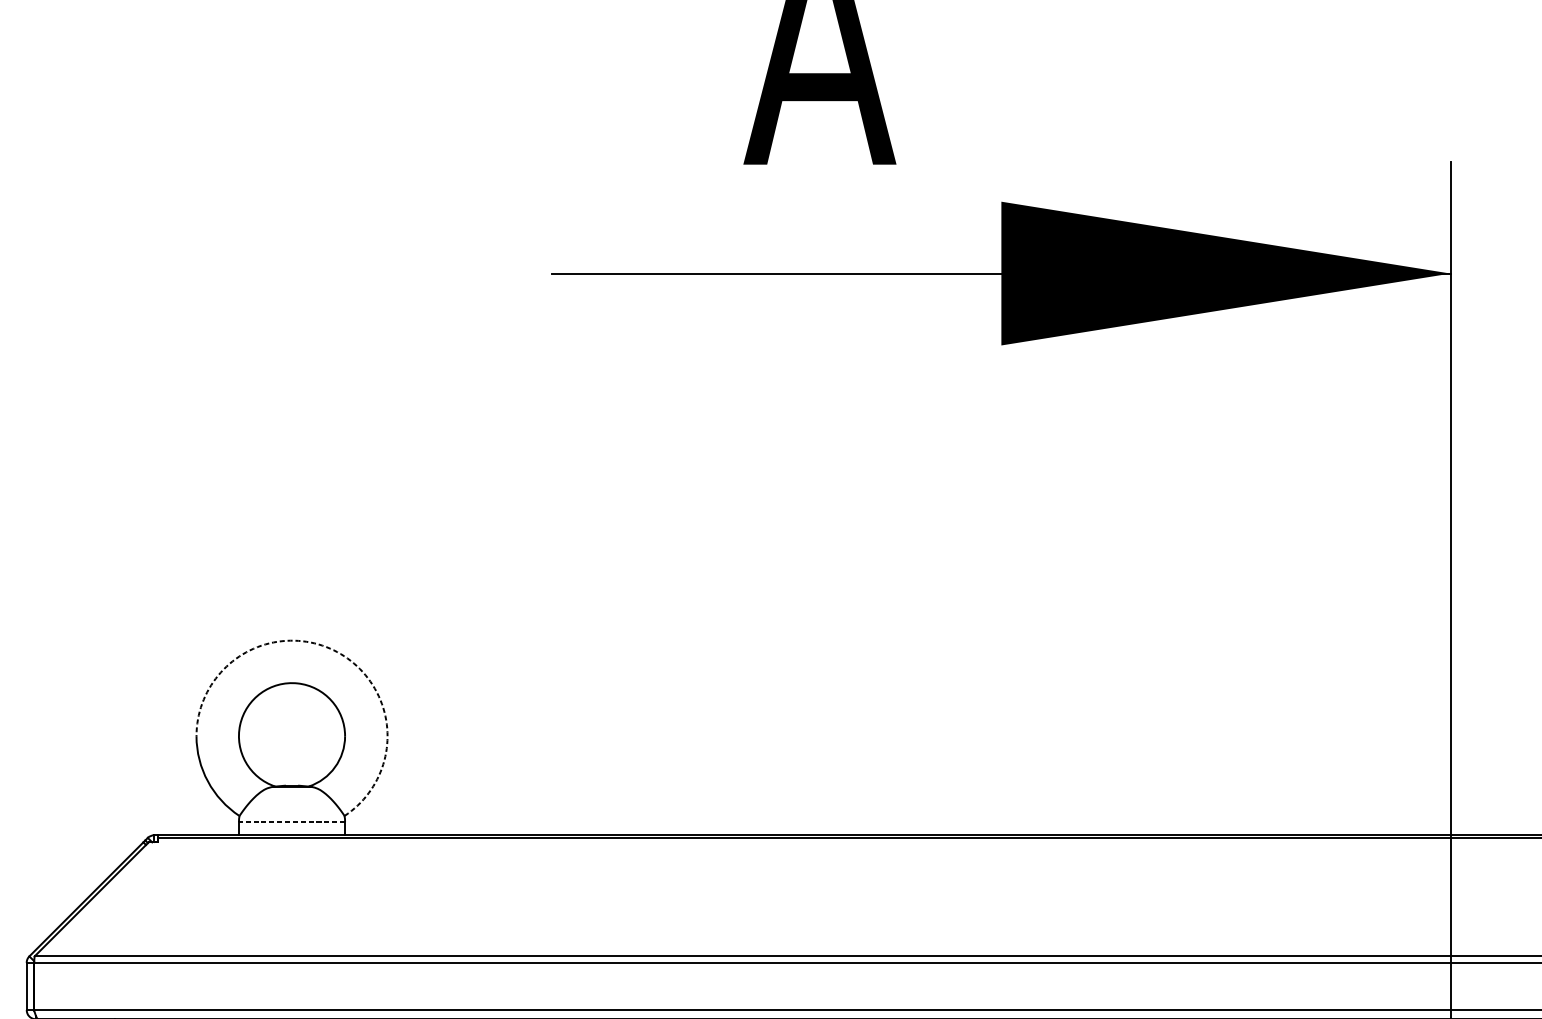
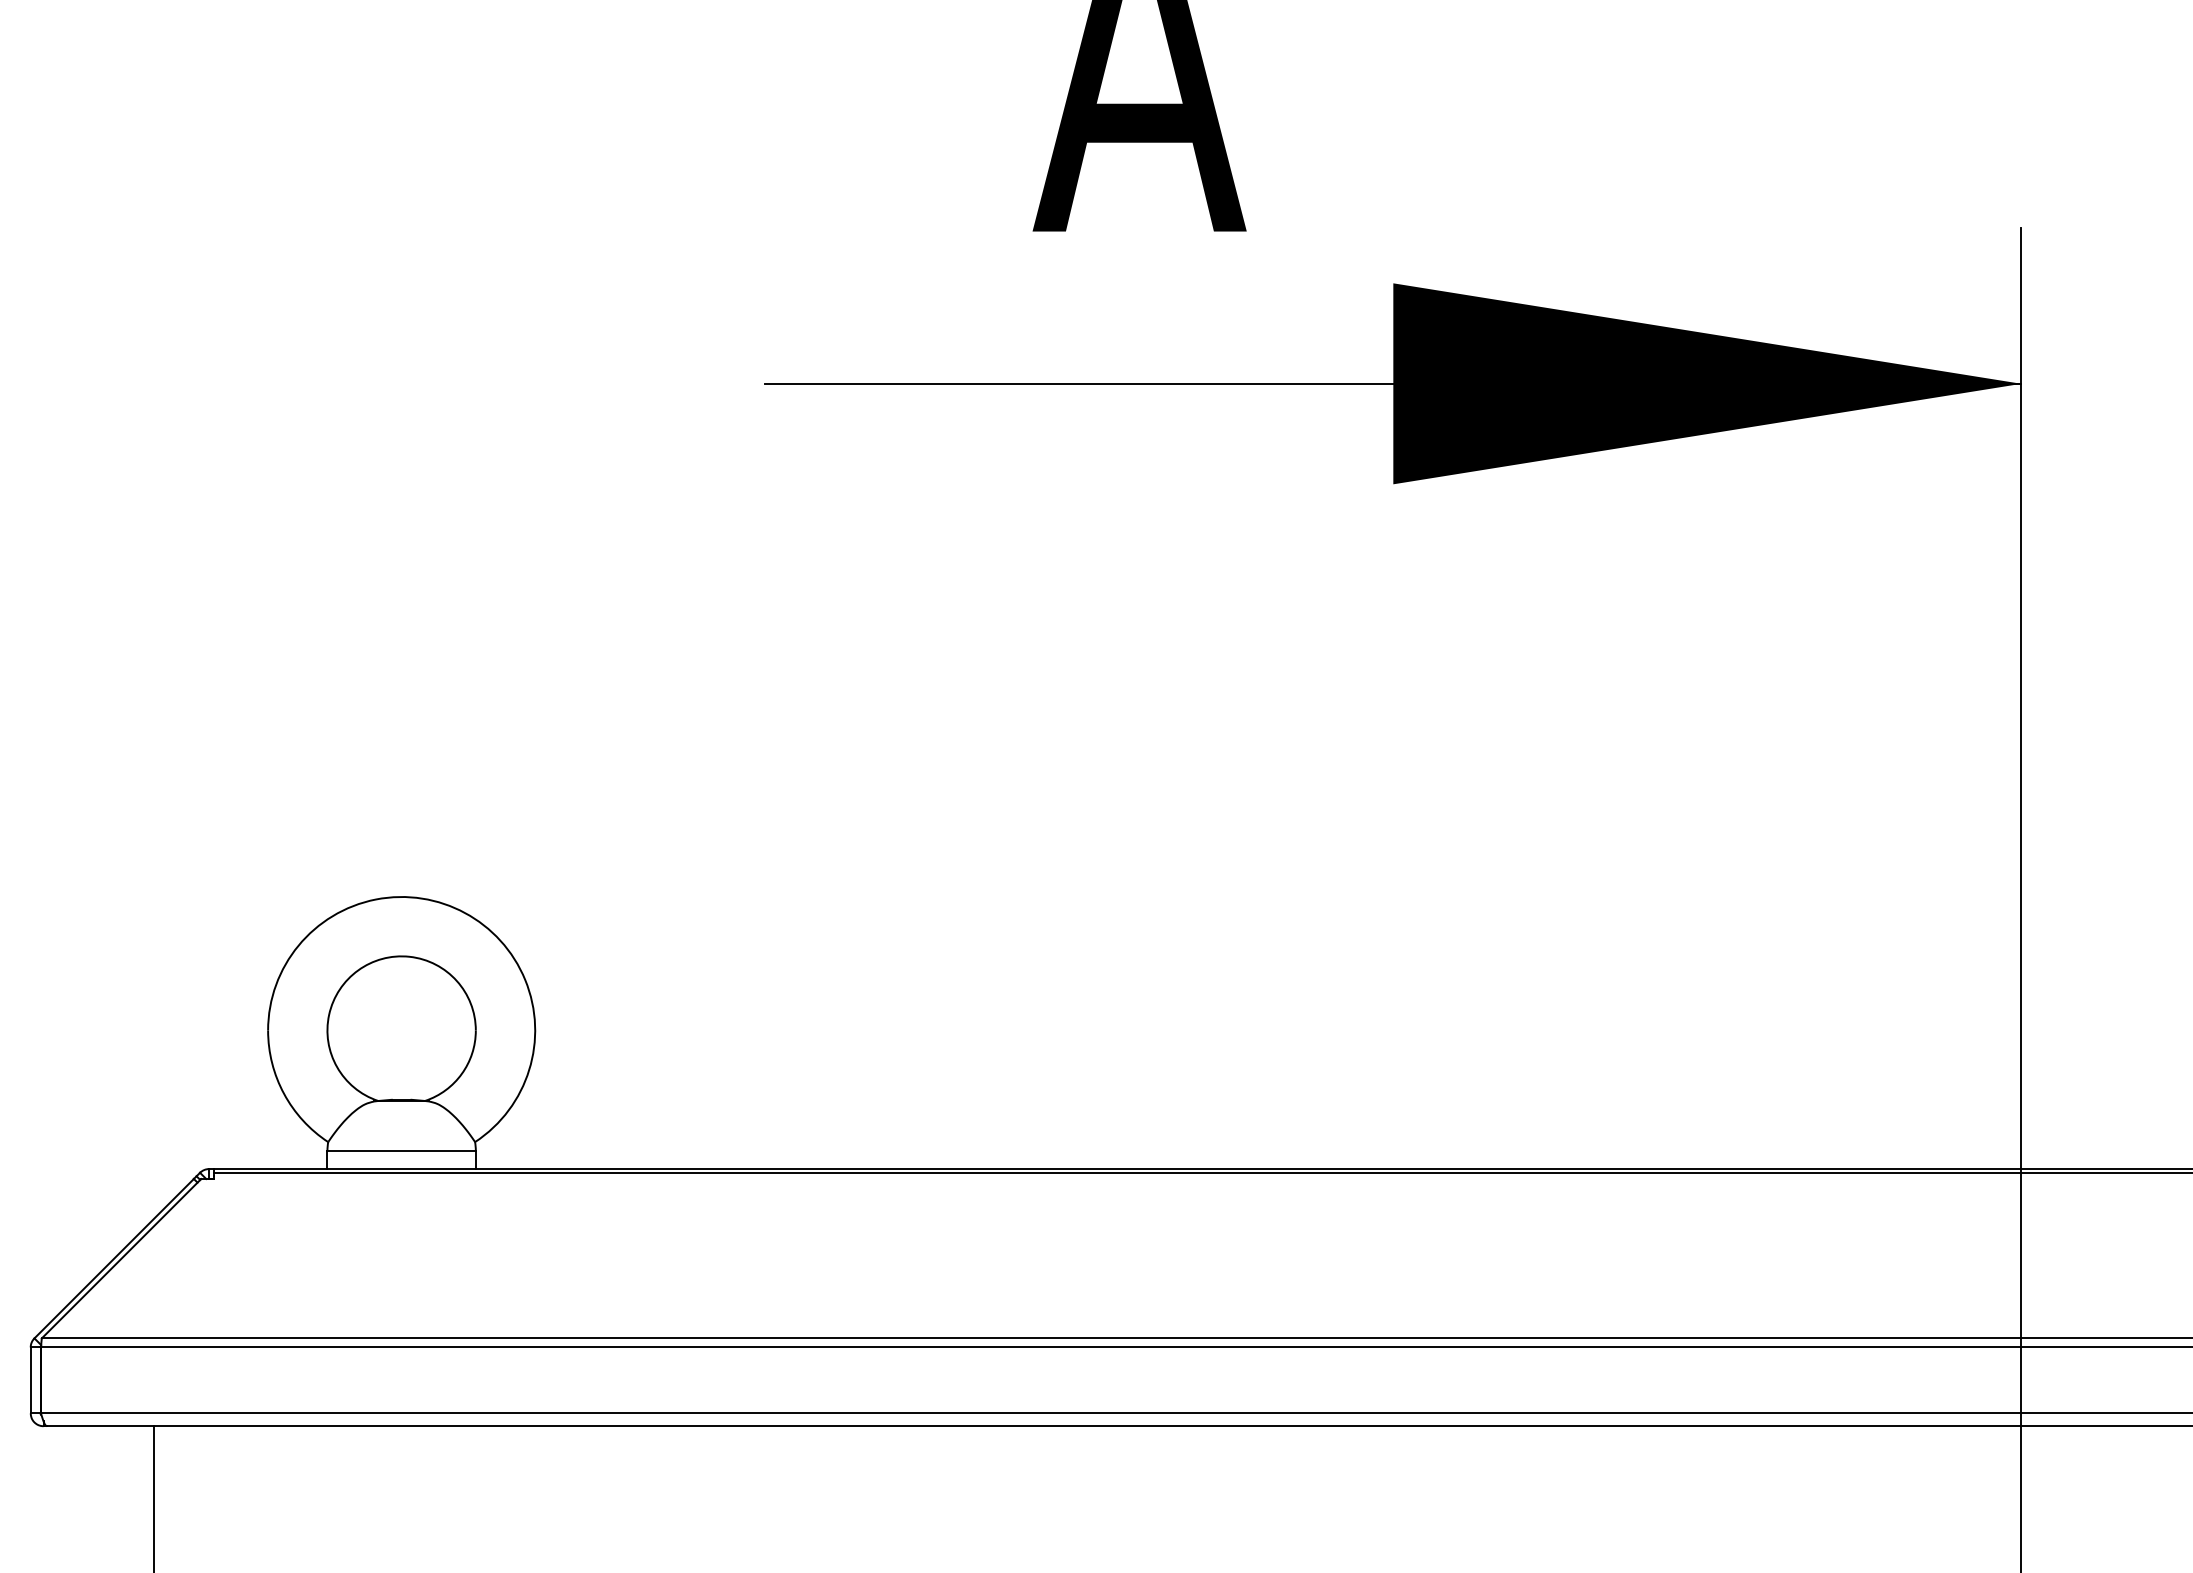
arc: (337, 652) -> (465, 913), dashed -> solid
line: (291, 821) -> (401, 1150), dashed -> solid

